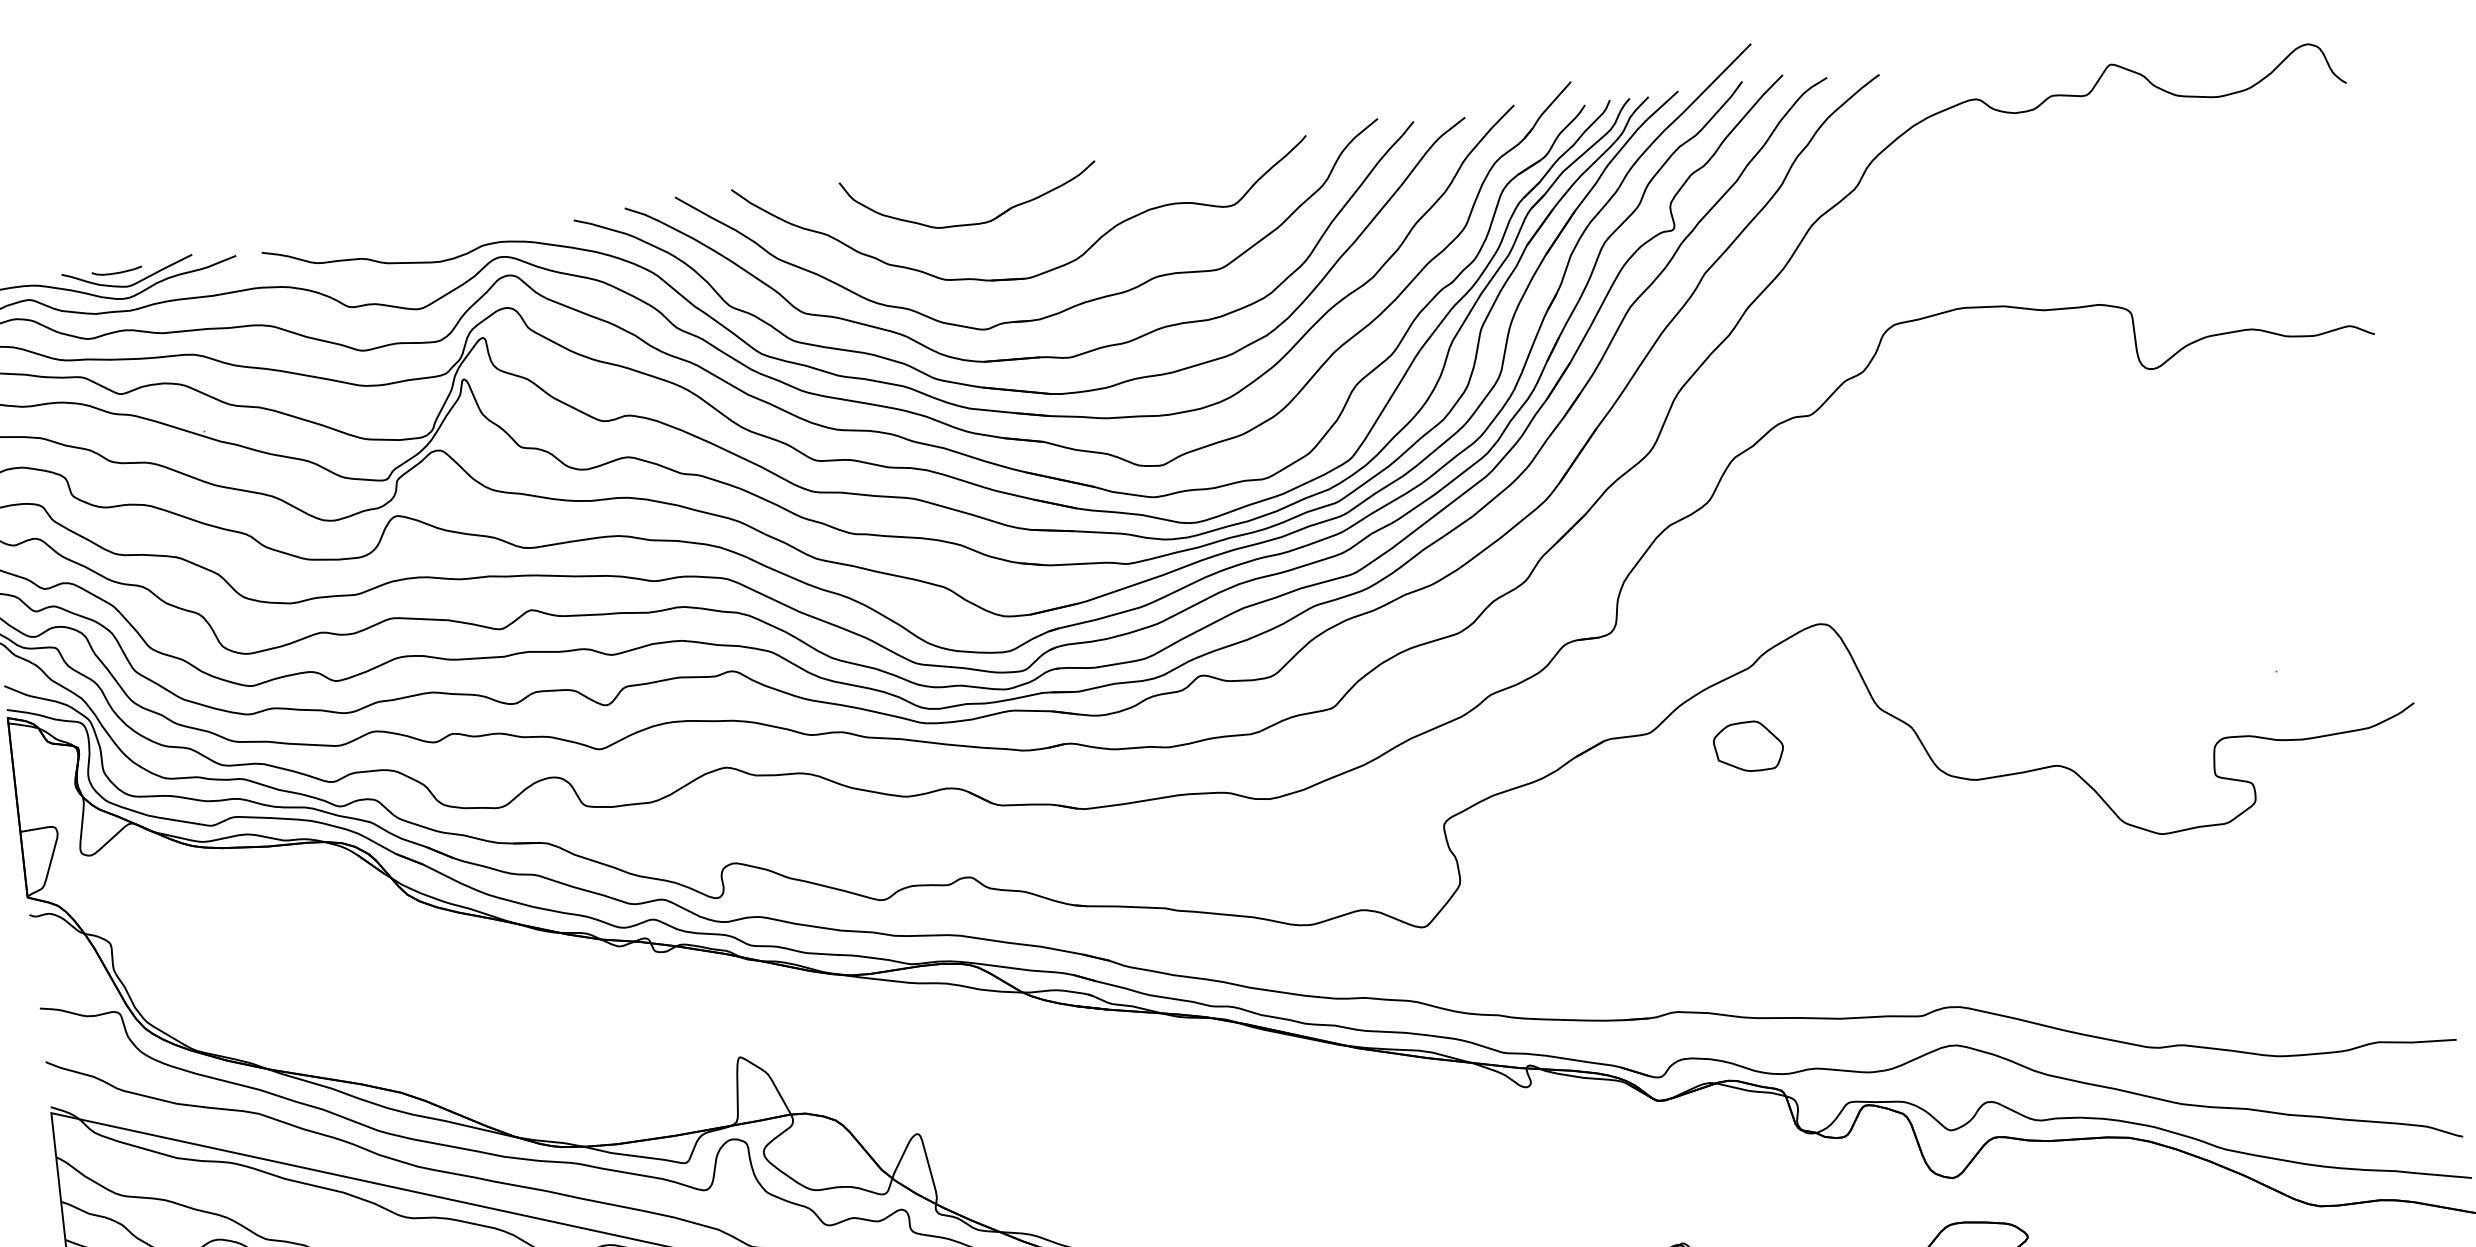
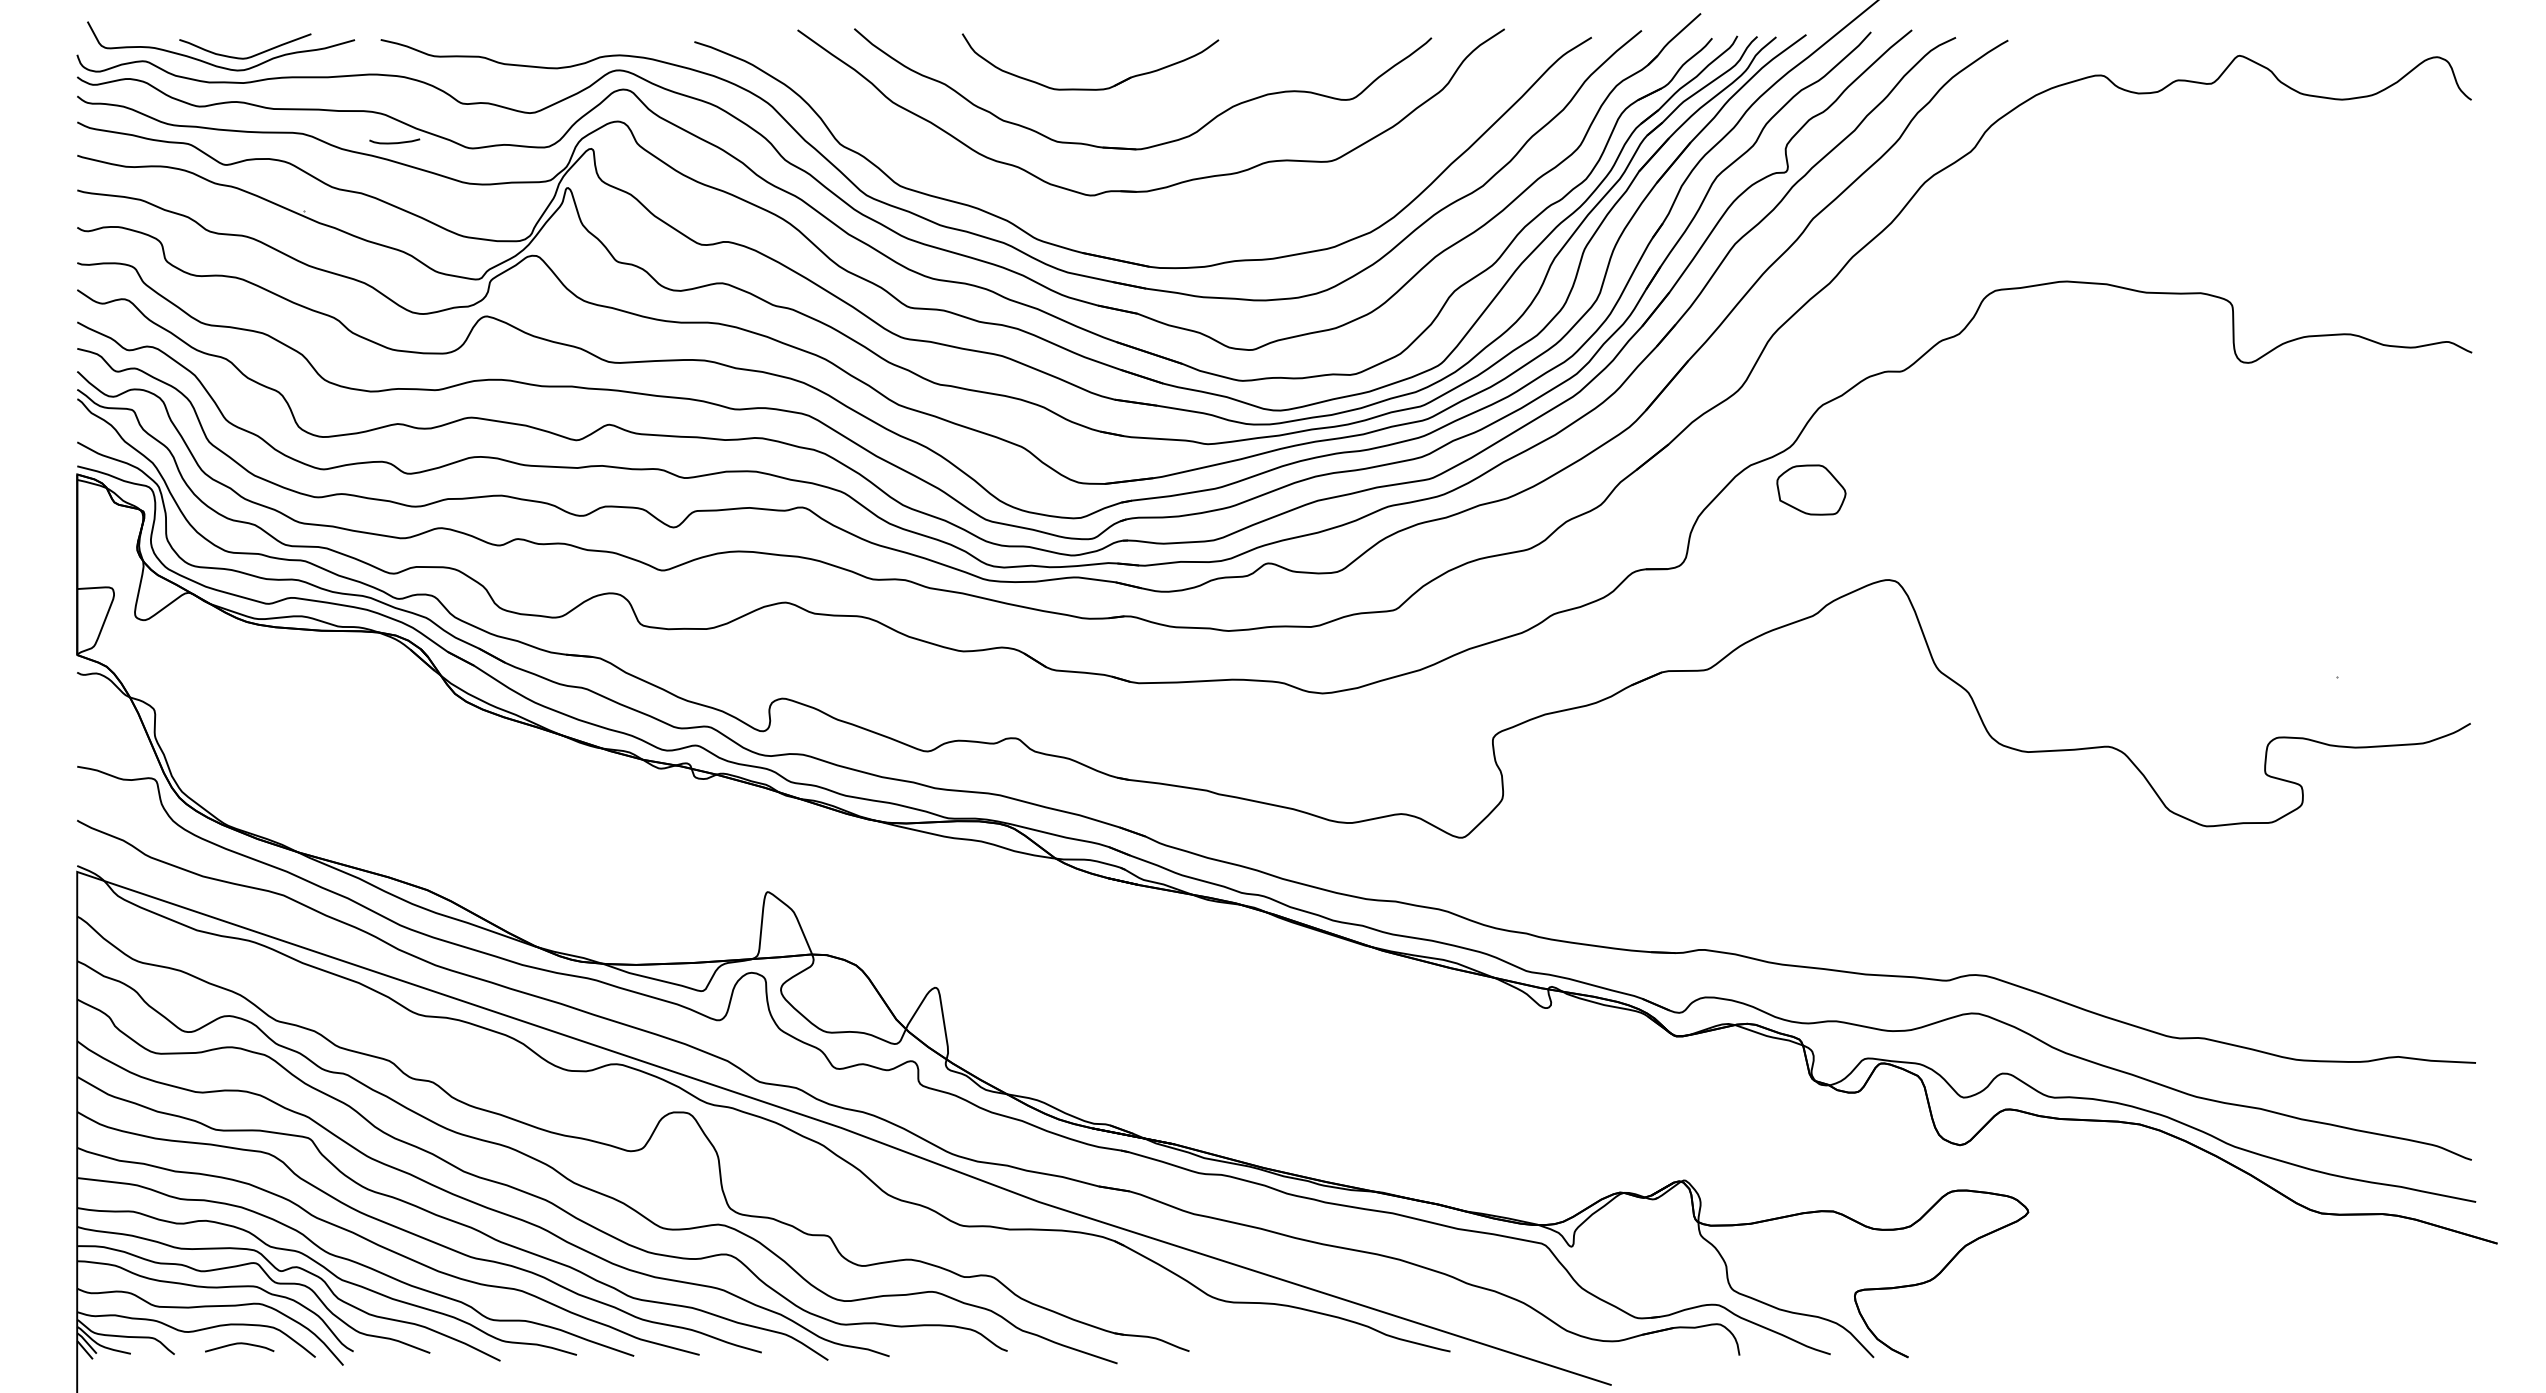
curve: (116, 272) -> (394, 142), moved
part: (1029, 356) -> (1132, 227), removed
part: (1748, 746) -> (1811, 489), moved

